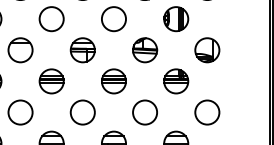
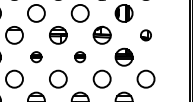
part: (206, 50) -> (145, 35), size x0.6
part: (51, 80) -> (36, 56), size x0.6
part: (112, 80) -> (79, 56), size x0.6

